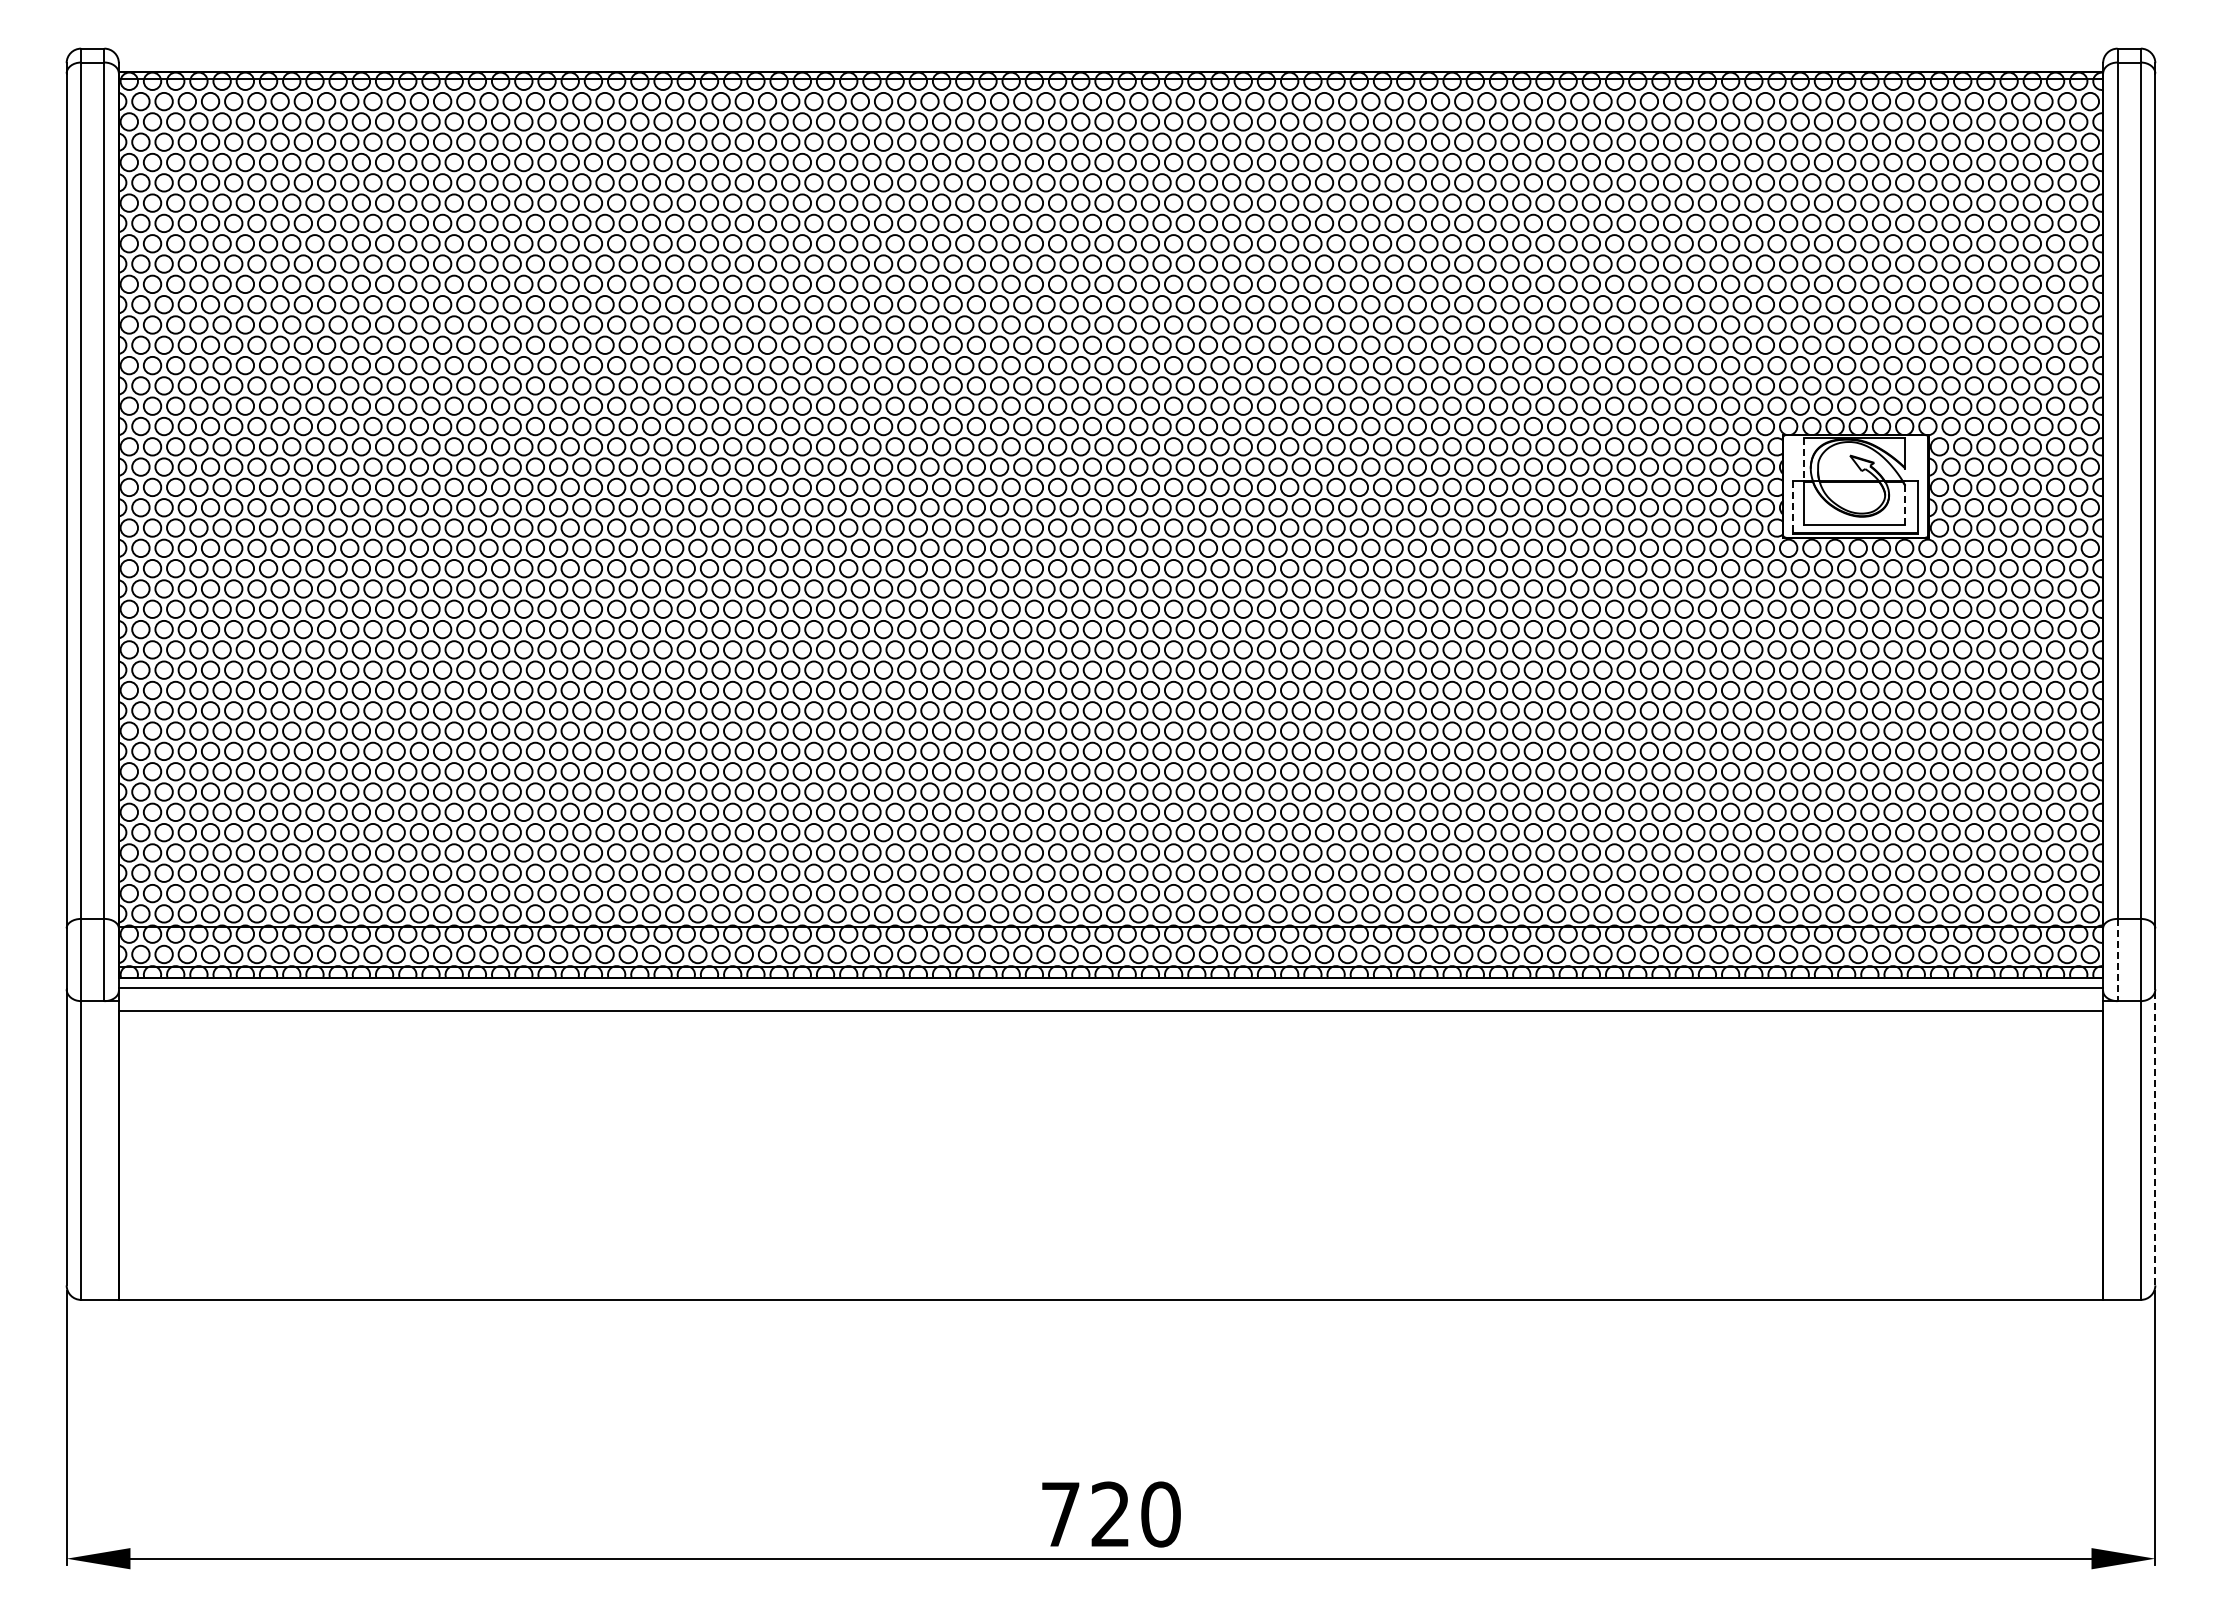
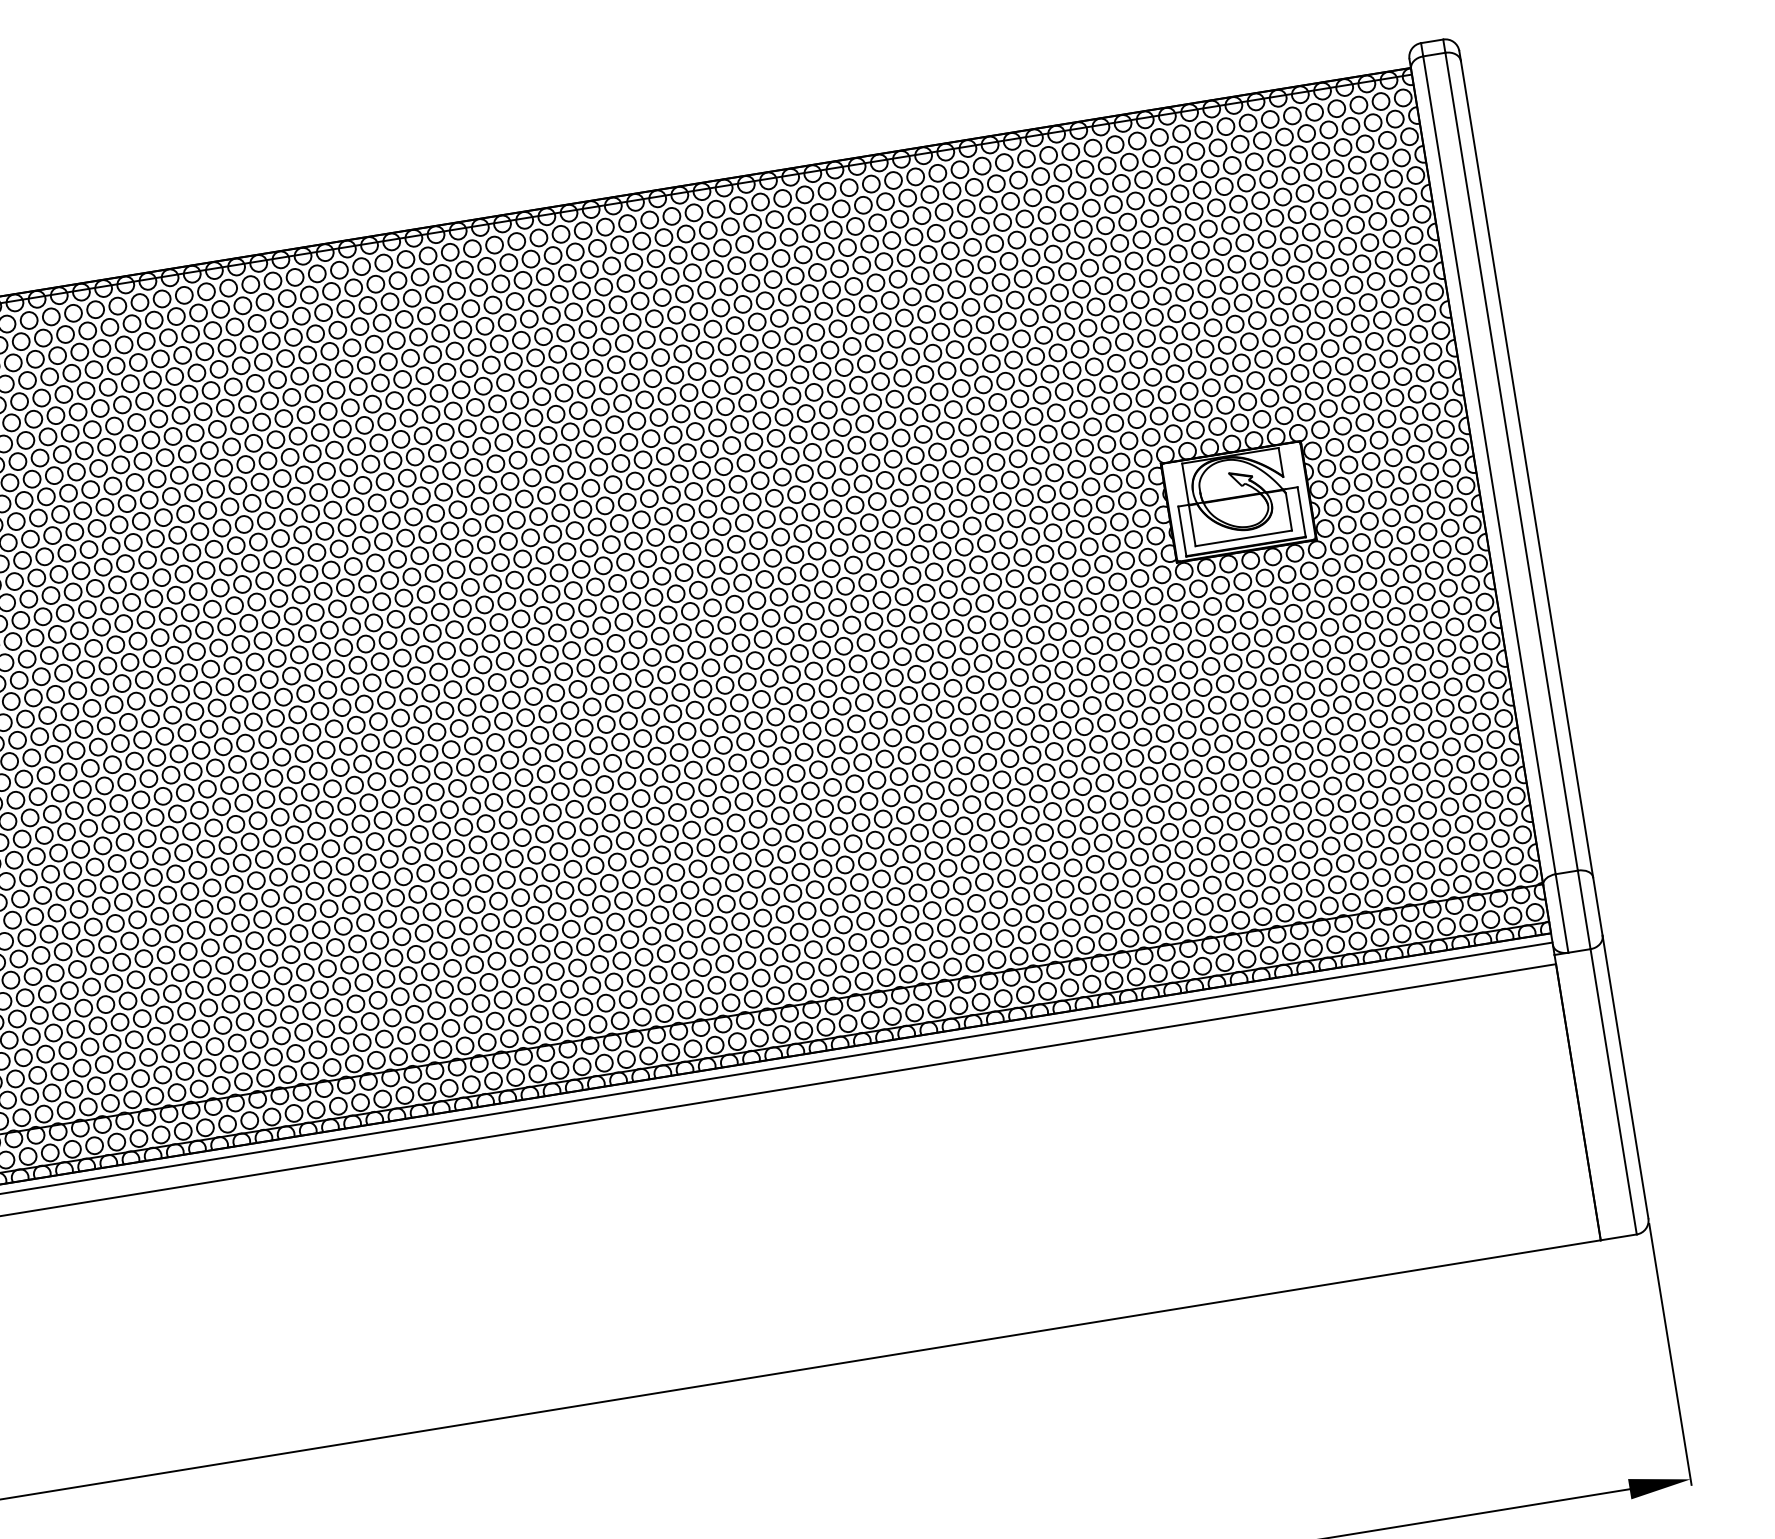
line: (1804, 459) -> (1185, 483), dashed -> solid
line: (1905, 505) -> (1289, 512), dashed -> solid
line: (1793, 507) -> (1182, 531), dashed -> solid
line: (2117, 960) -> (1562, 913), dashed -> solid
line: (2155, 1136) -> (1625, 1076), dashed -> solid

